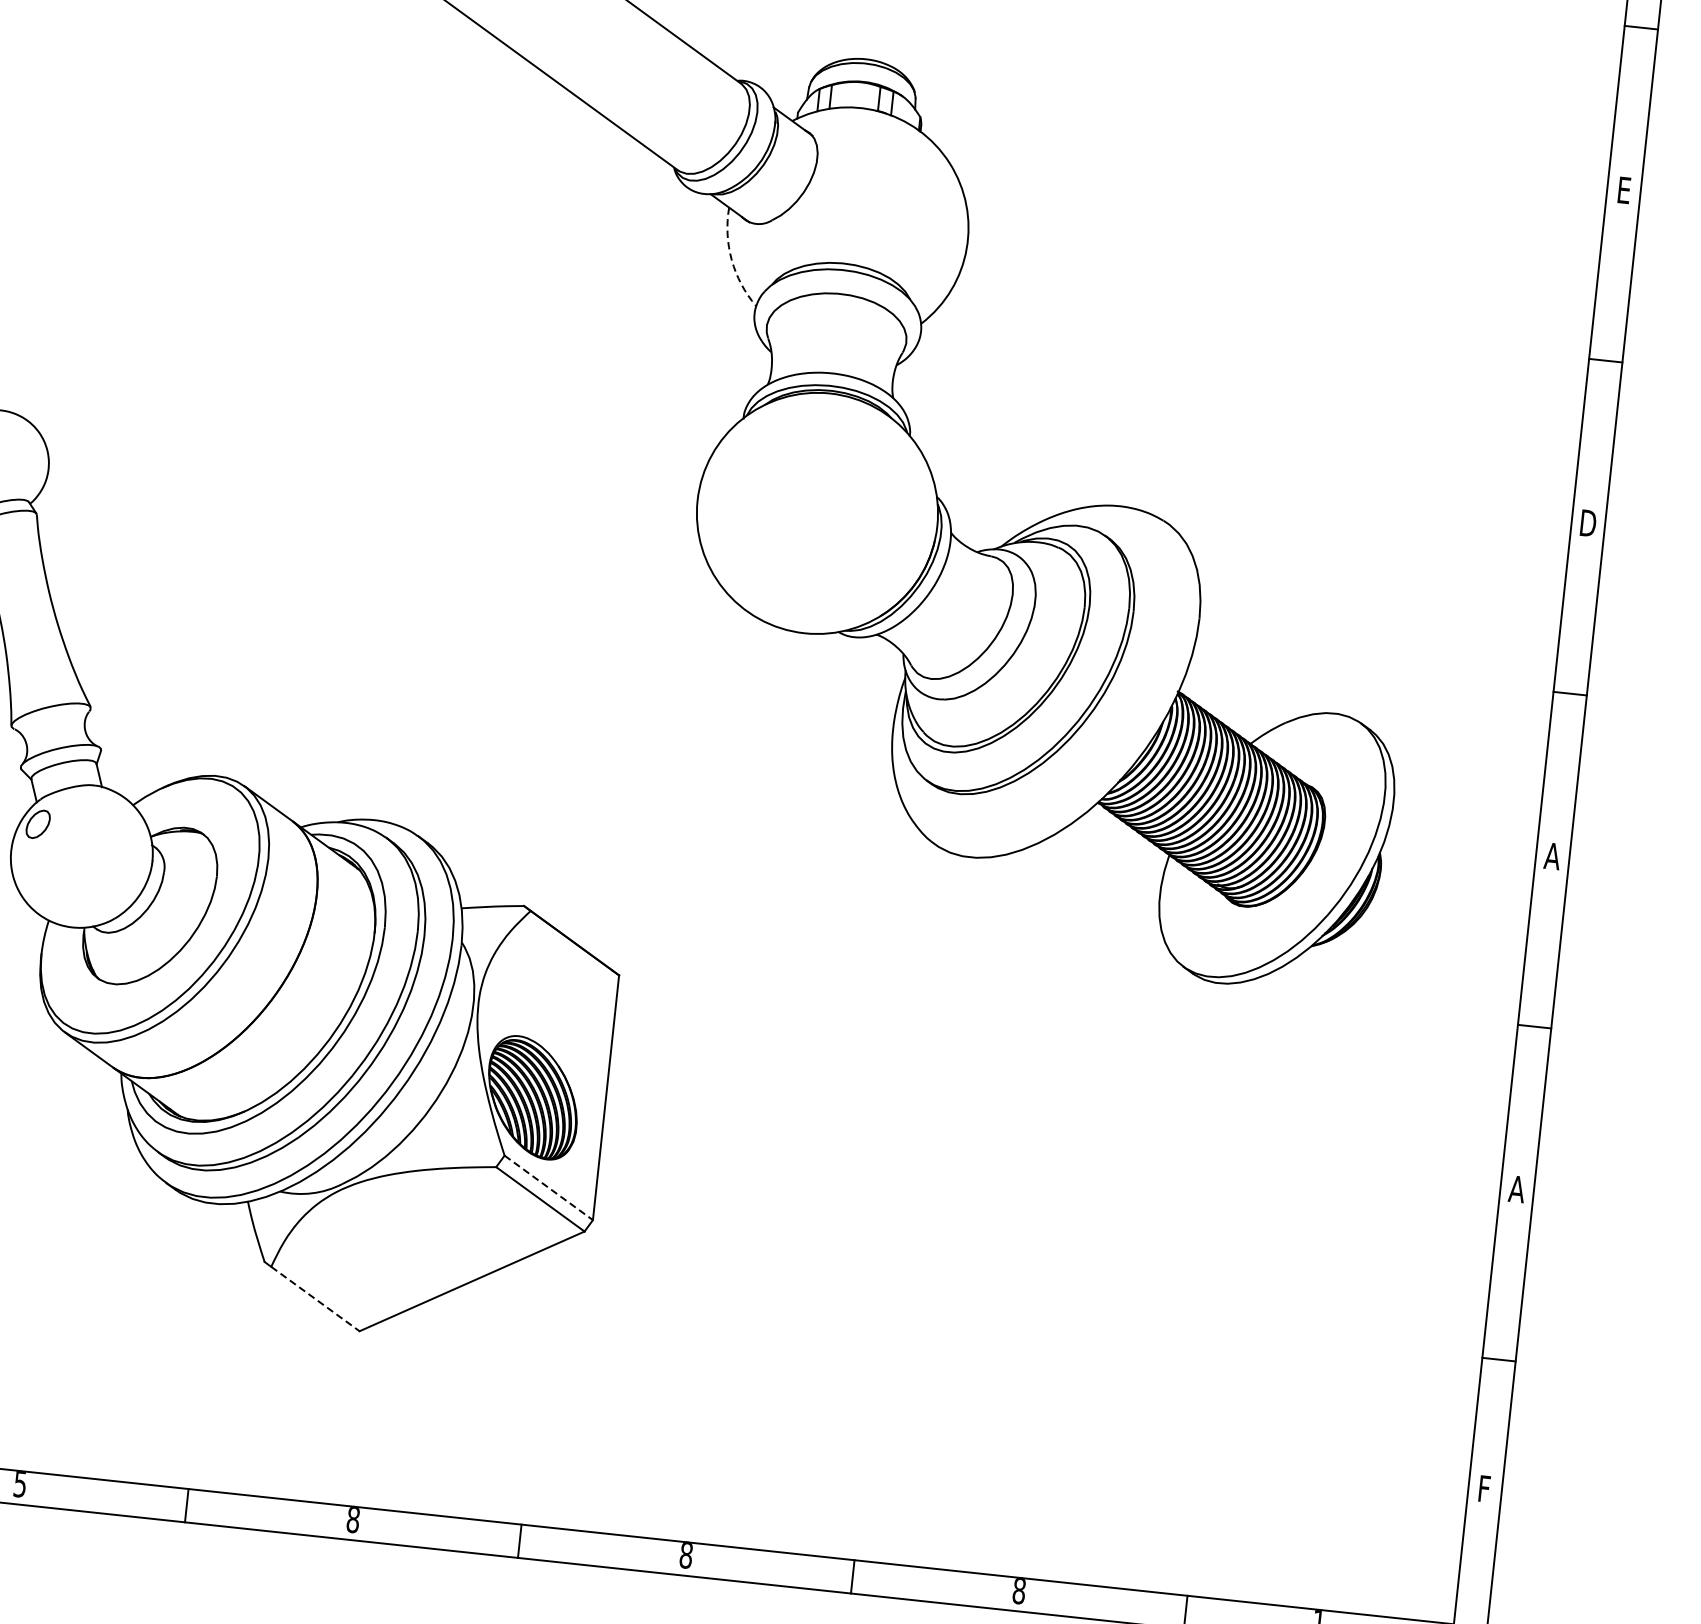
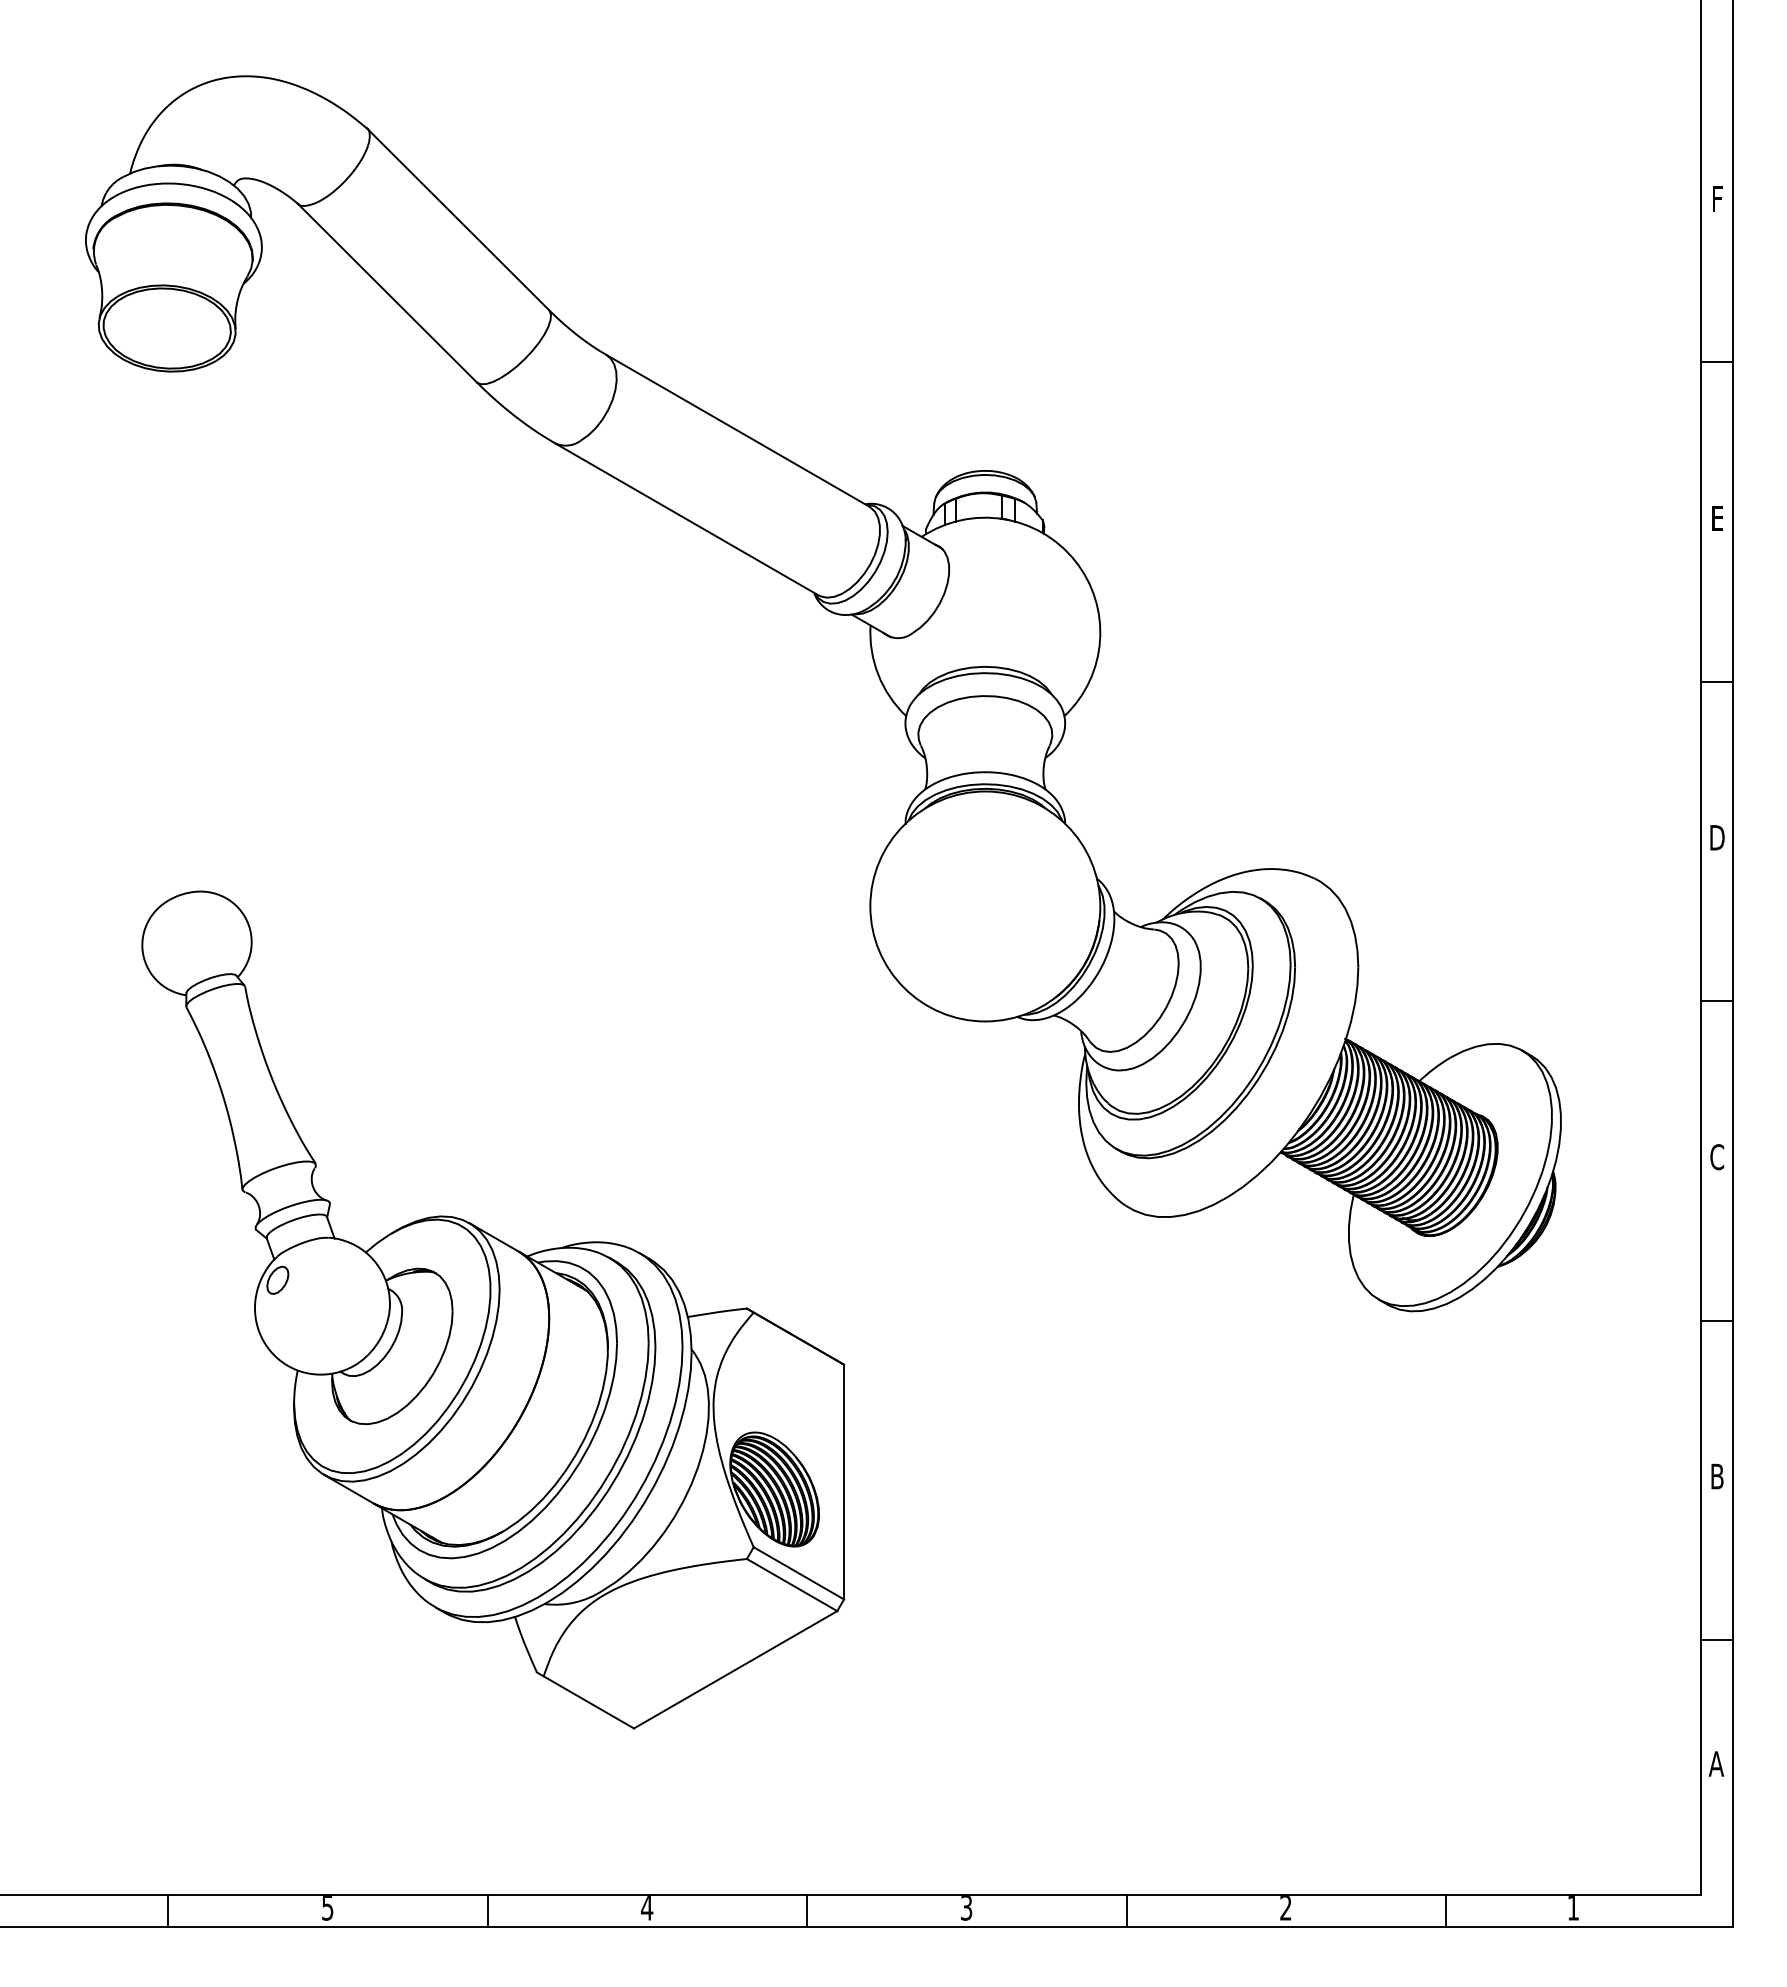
arc: (731, 259) -> (878, 674), dashed -> solid
text: (1551, 856) -> (1716, 1157), A -> C
line: (549, 1188) -> (799, 1573), dashed -> solid
text: (1516, 1189) -> (1716, 1476), A -> B
line: (316, 1299) -> (589, 1702), dashed -> solid
text: (1484, 1488) -> (1716, 1763), F -> A
text: (353, 1520) -> (647, 1908), 8 -> 4
text: (686, 1555) -> (966, 1908), 8 -> 3
text: (1018, 1591) -> (1285, 1908), 8 -> 2

